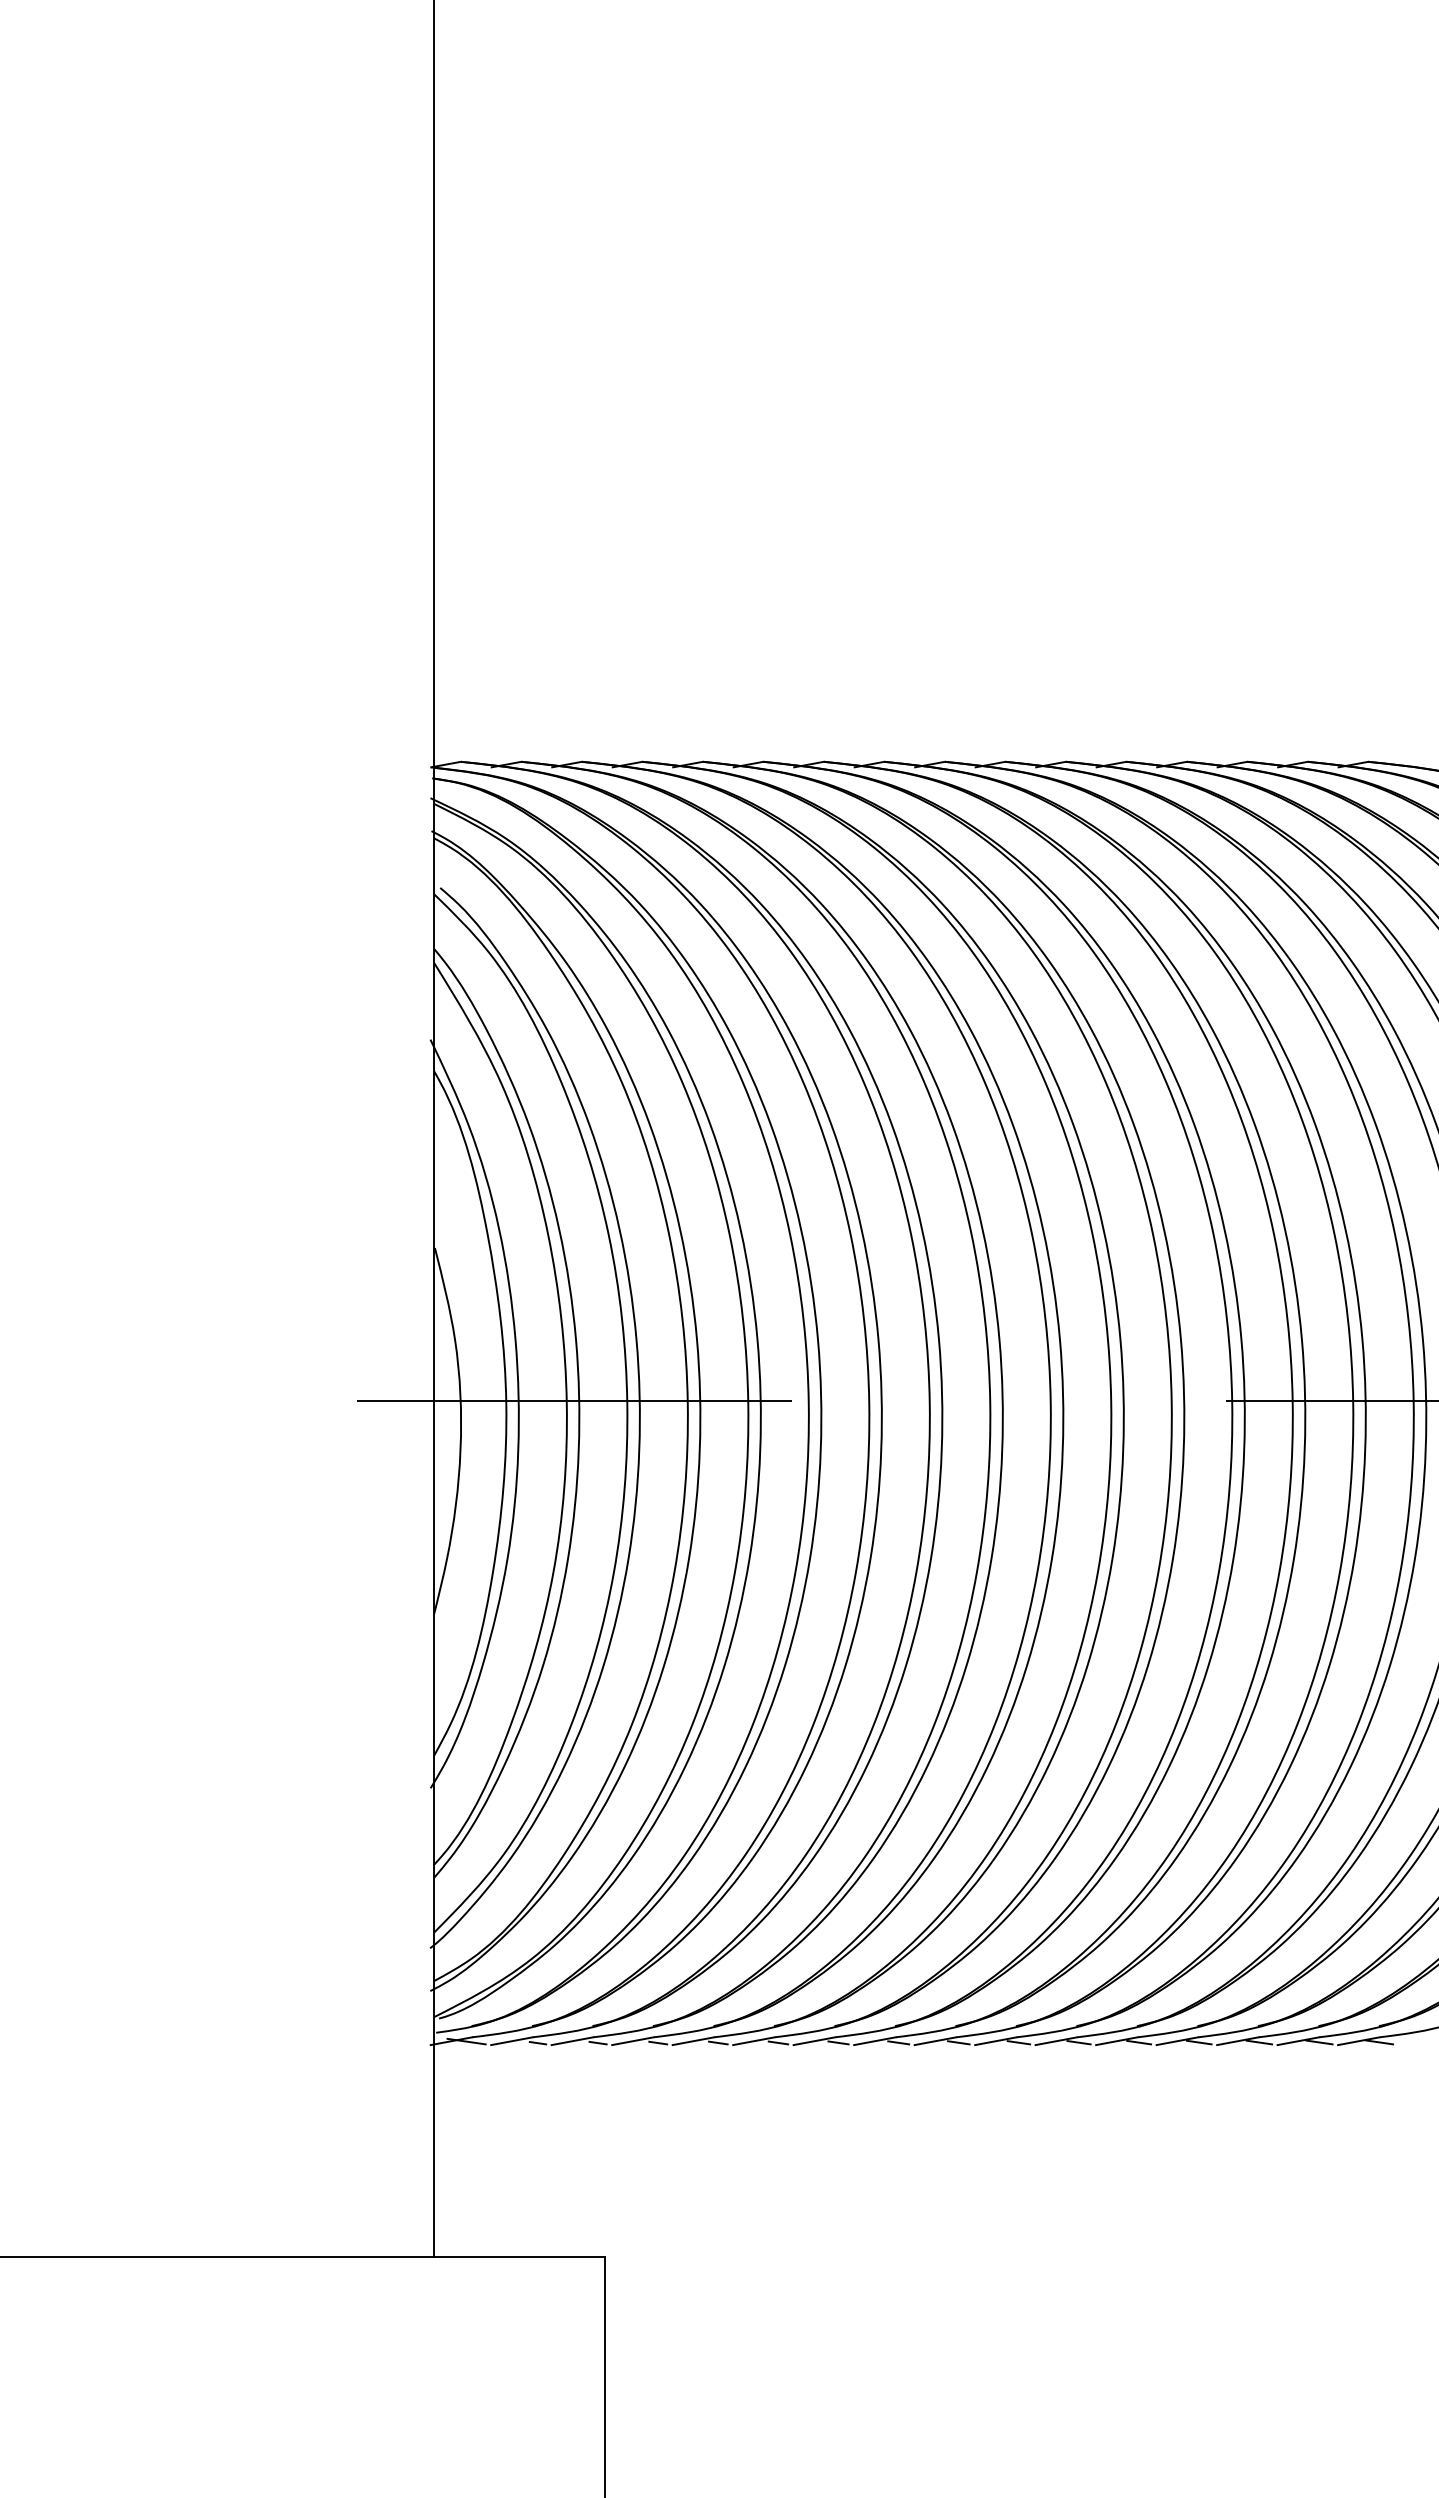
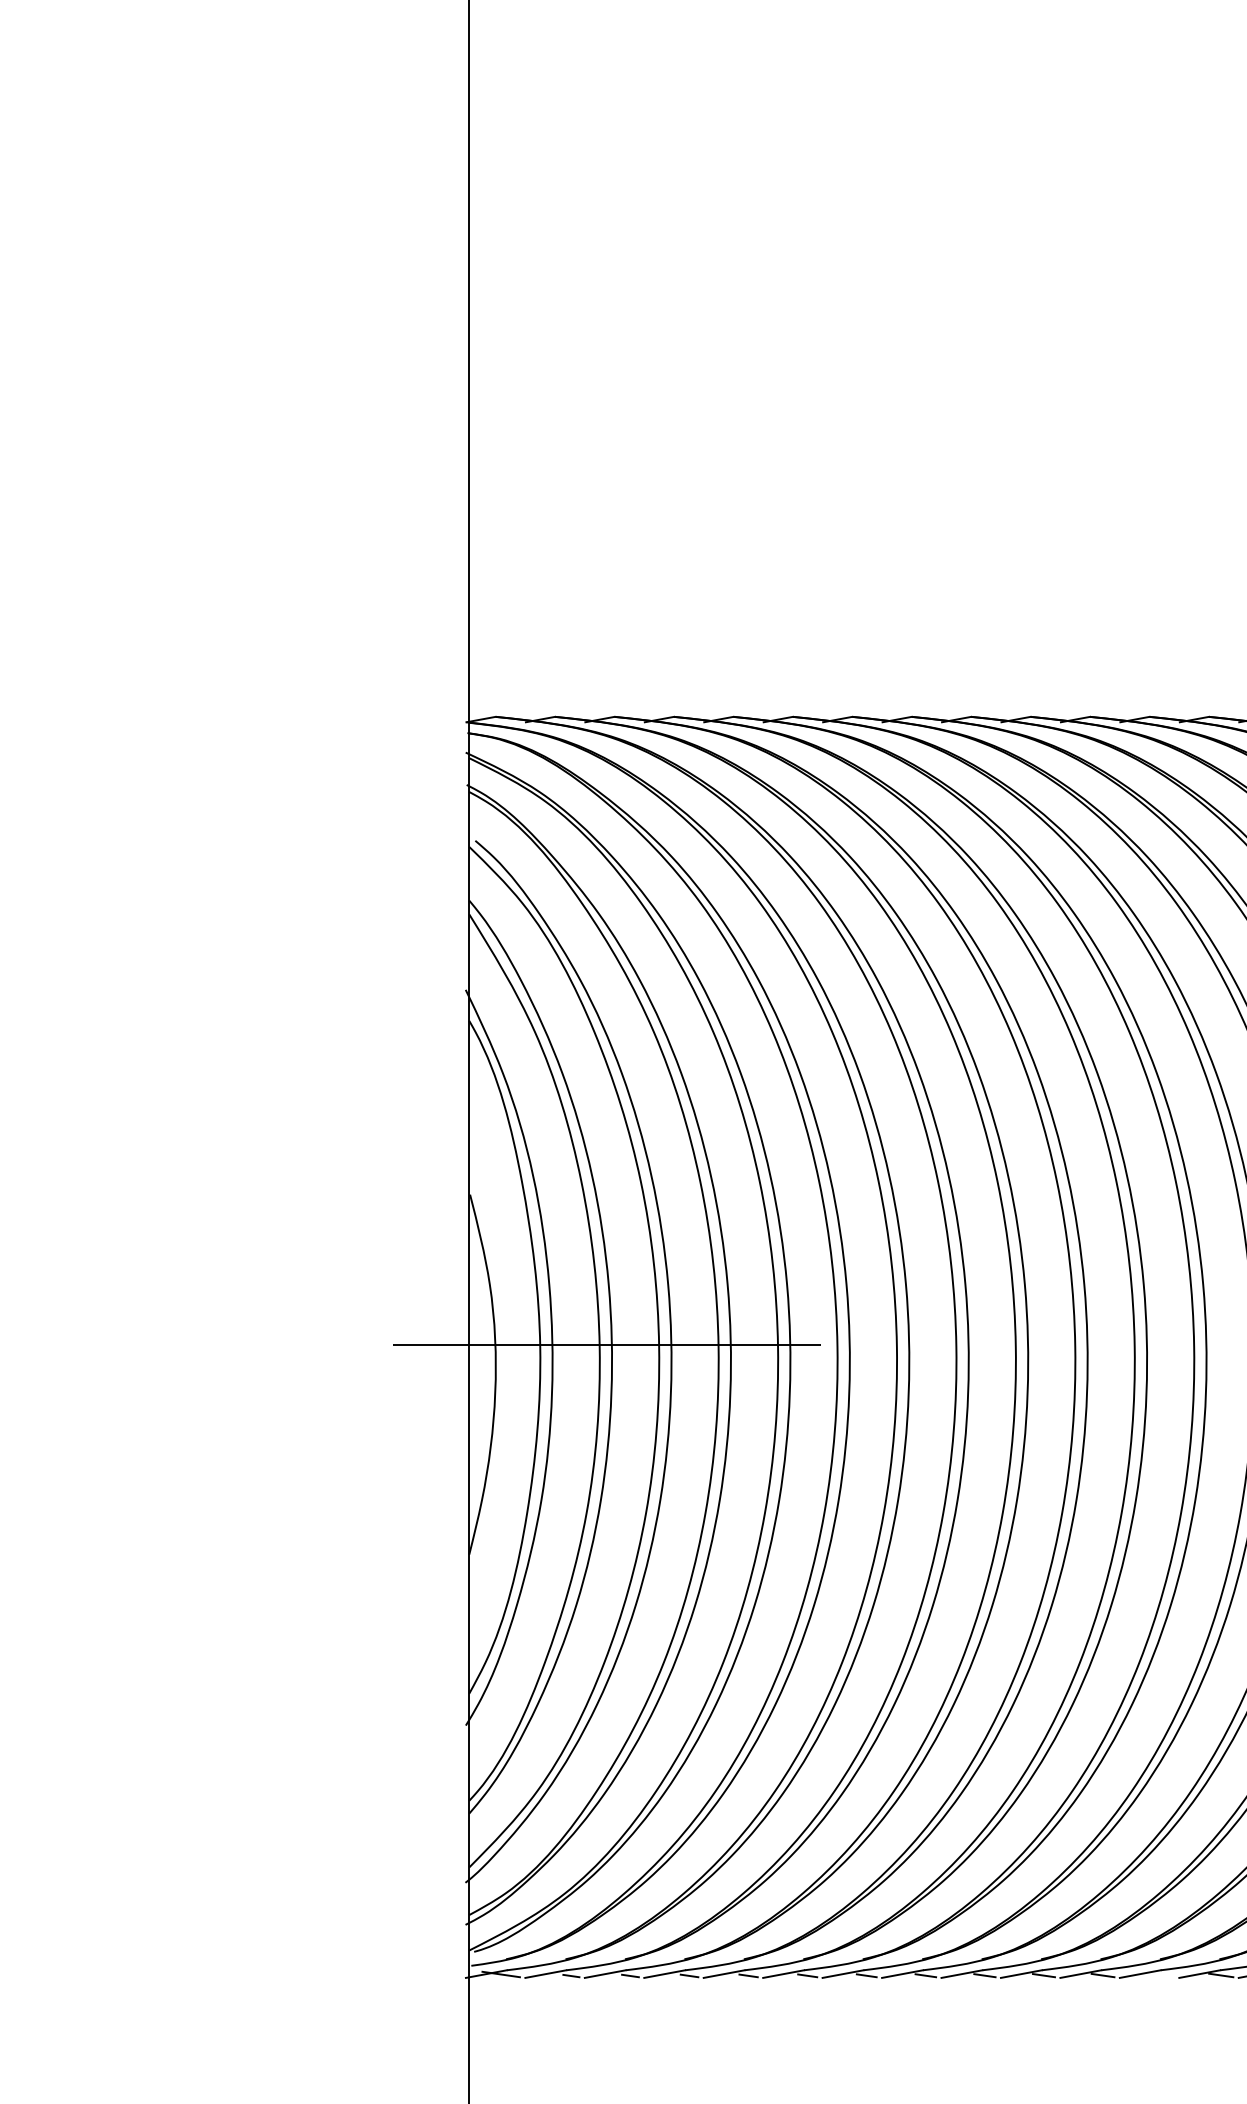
line: (1139, 2042) -> (1162, 1975), removed

